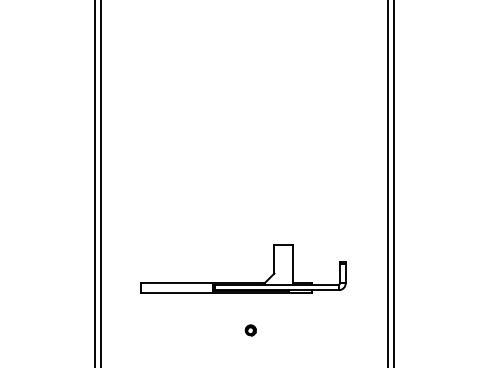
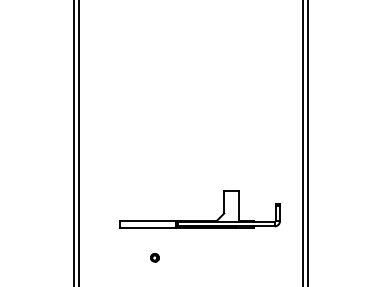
part: (242, 282) -> (199, 220), moved
part: (250, 330) -> (154, 257), moved

